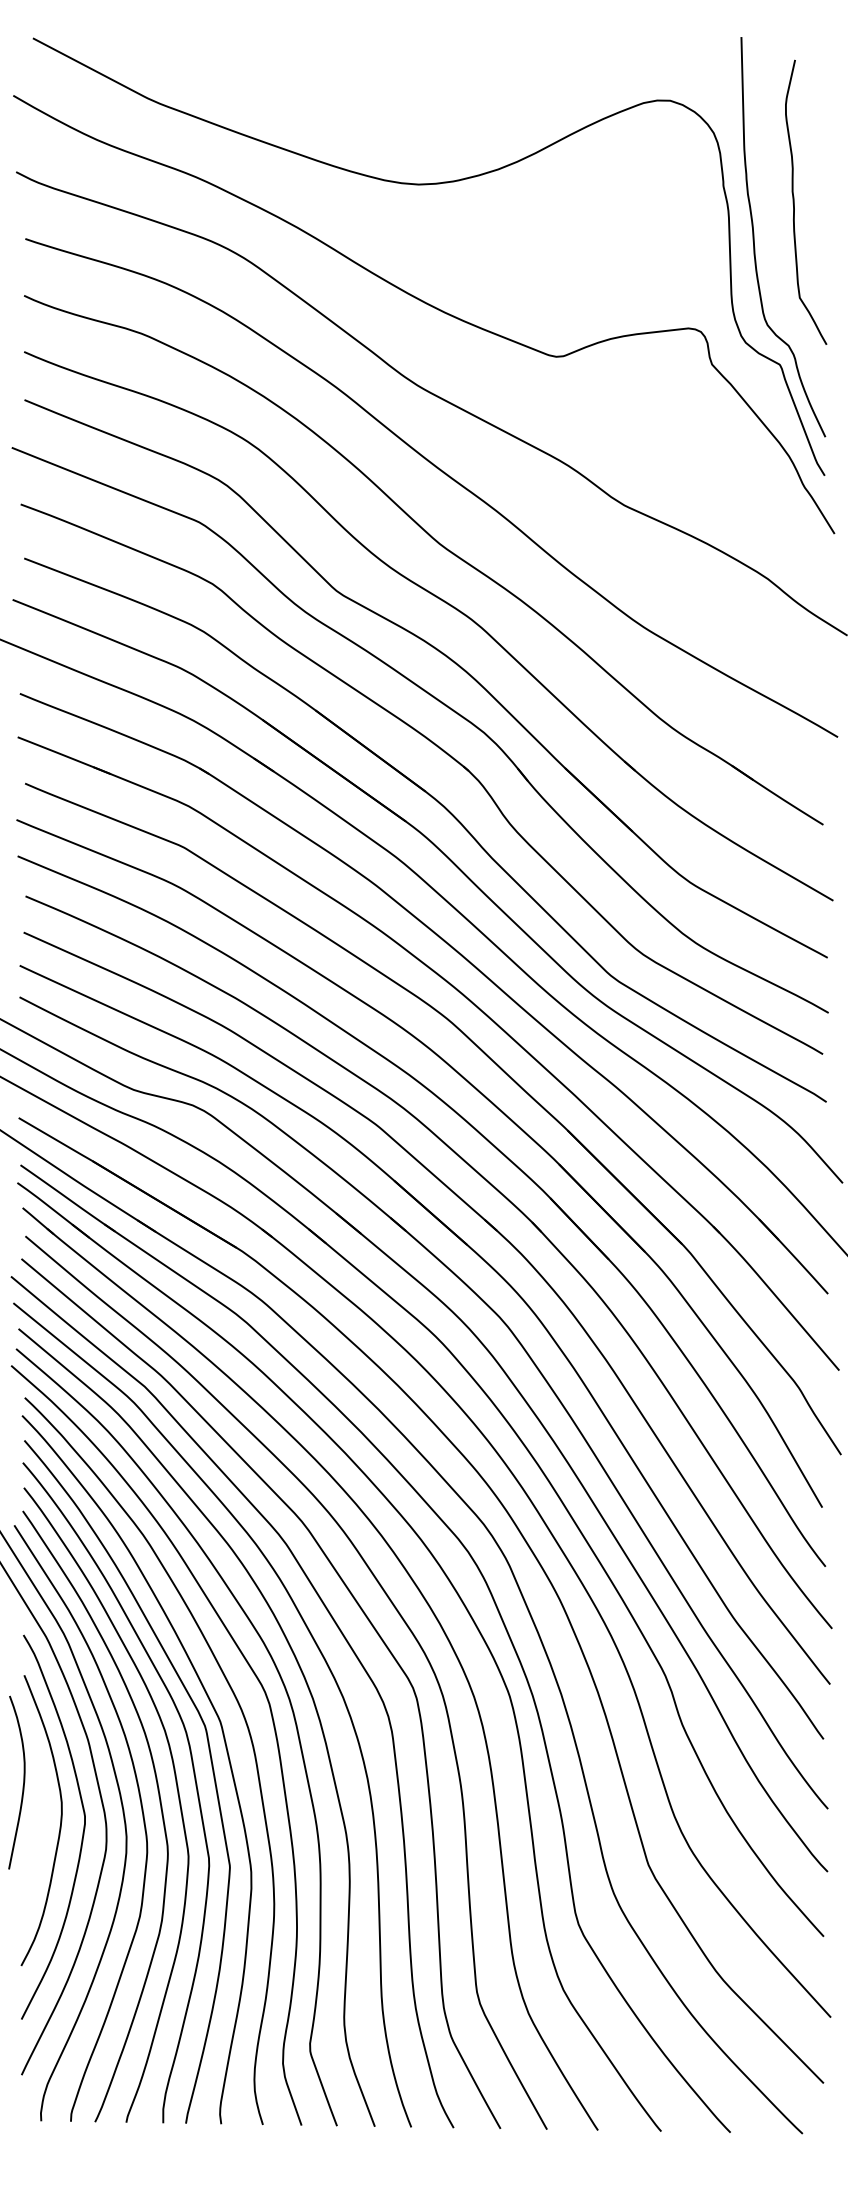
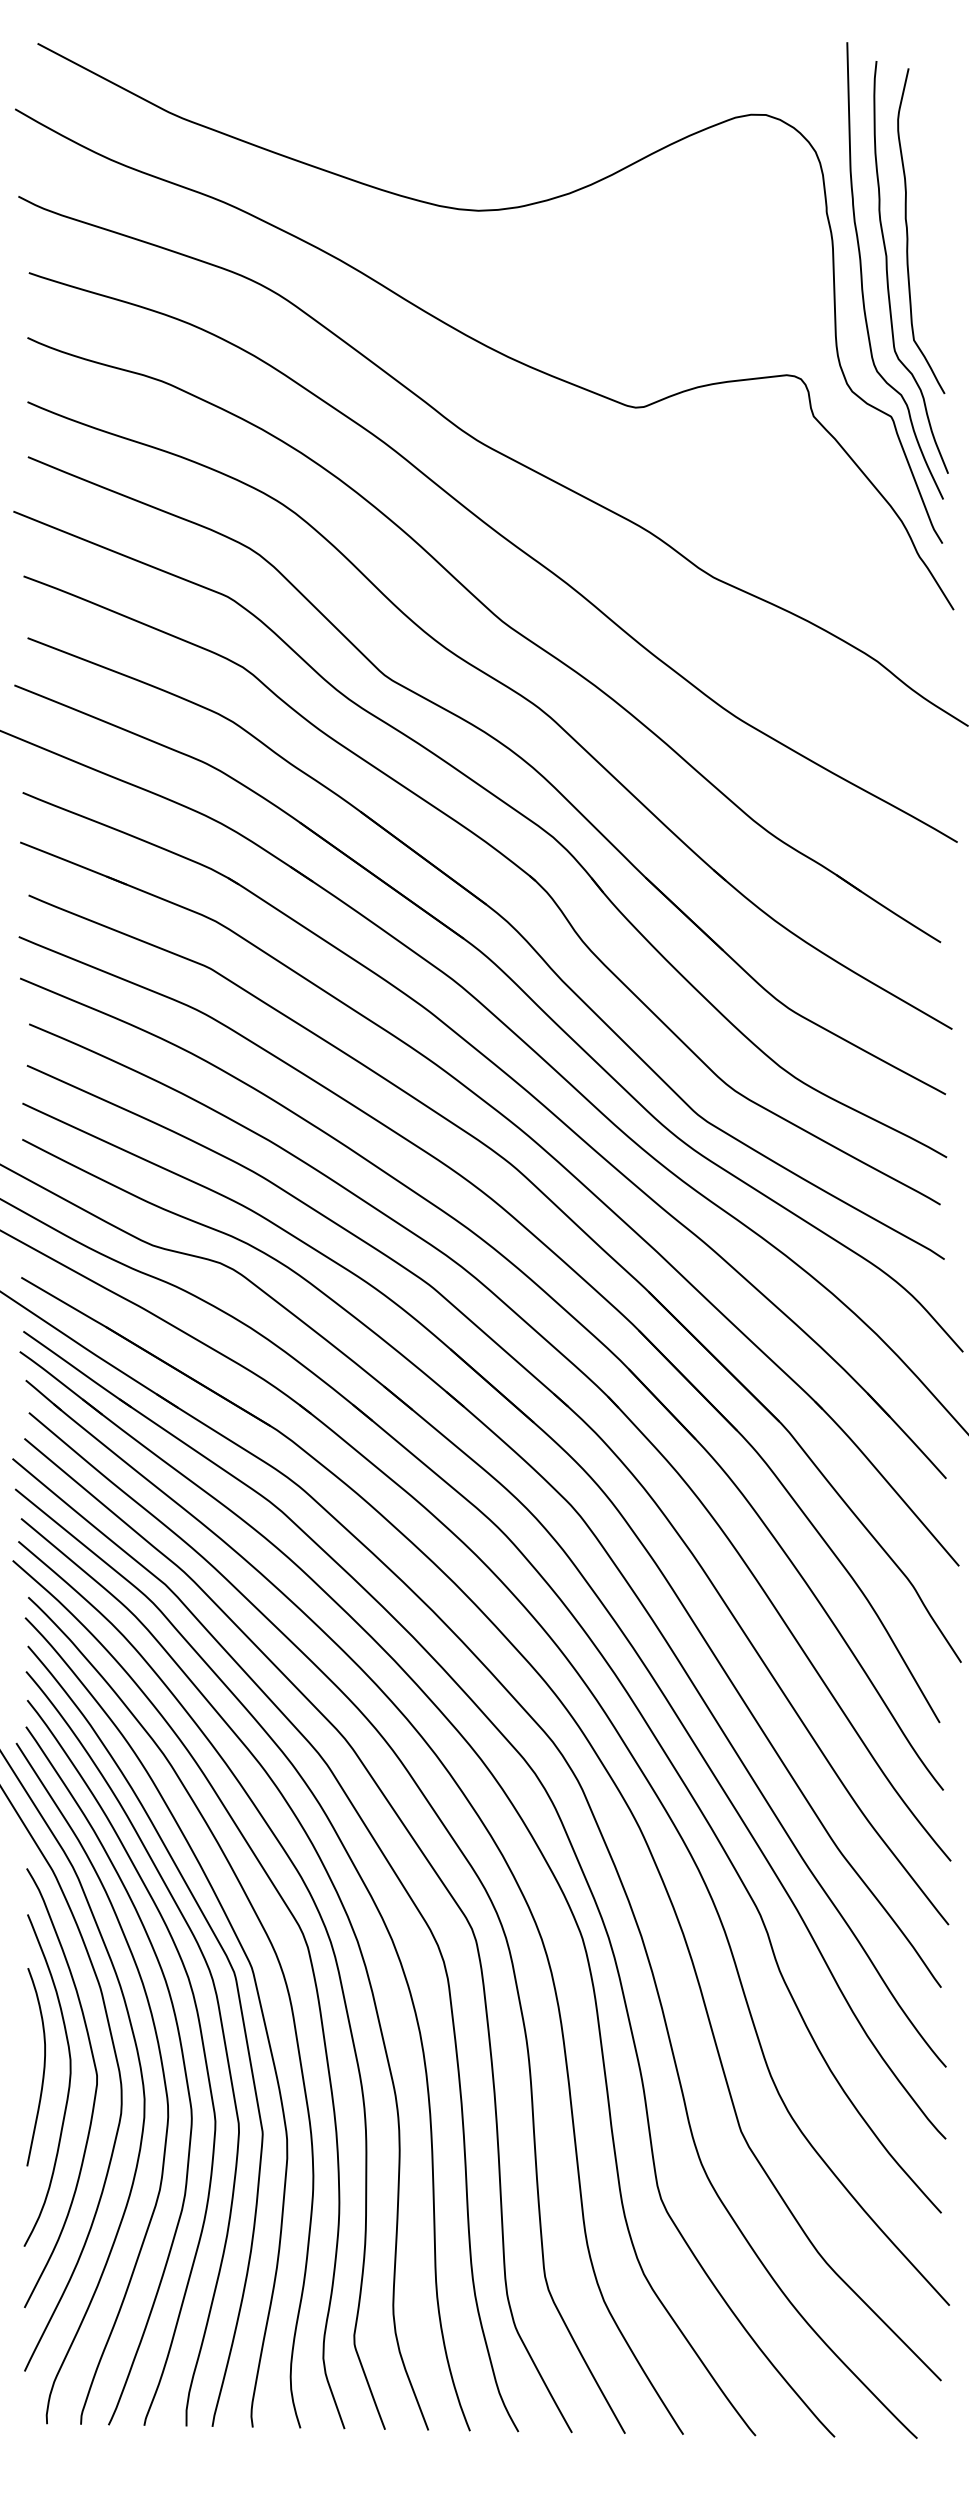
curve: (776, 234) -> (887, 267), added
curve: (23, 1782) -> (43, 2067), moved

